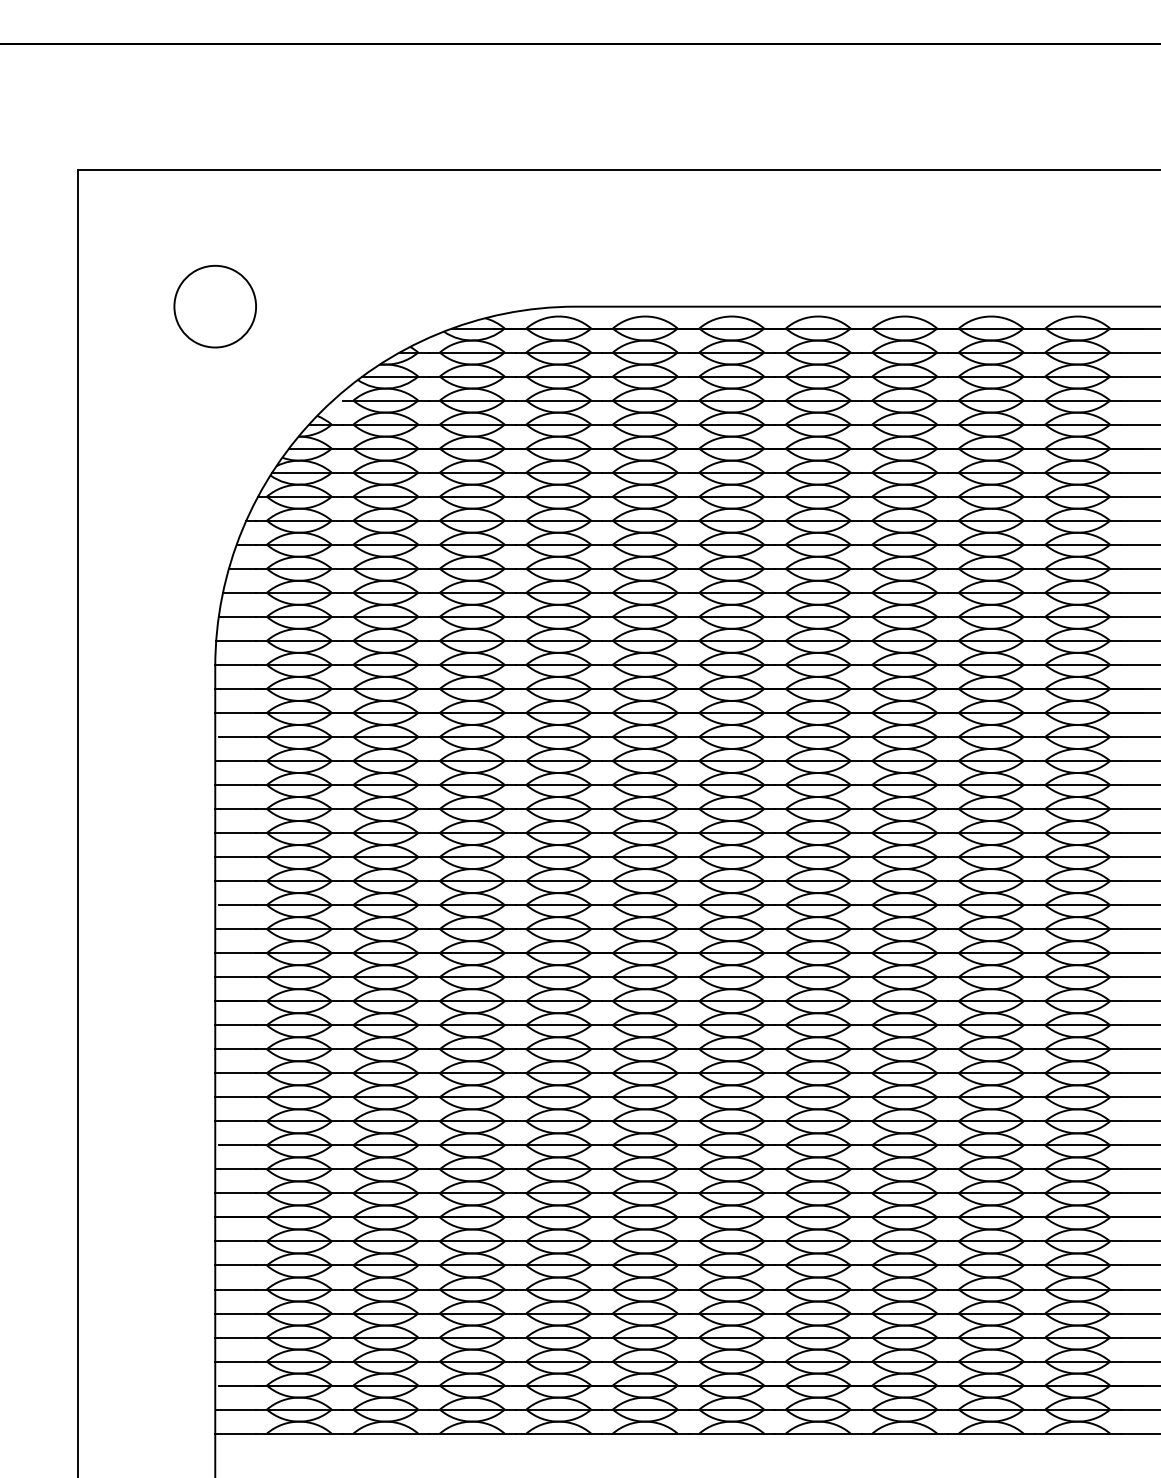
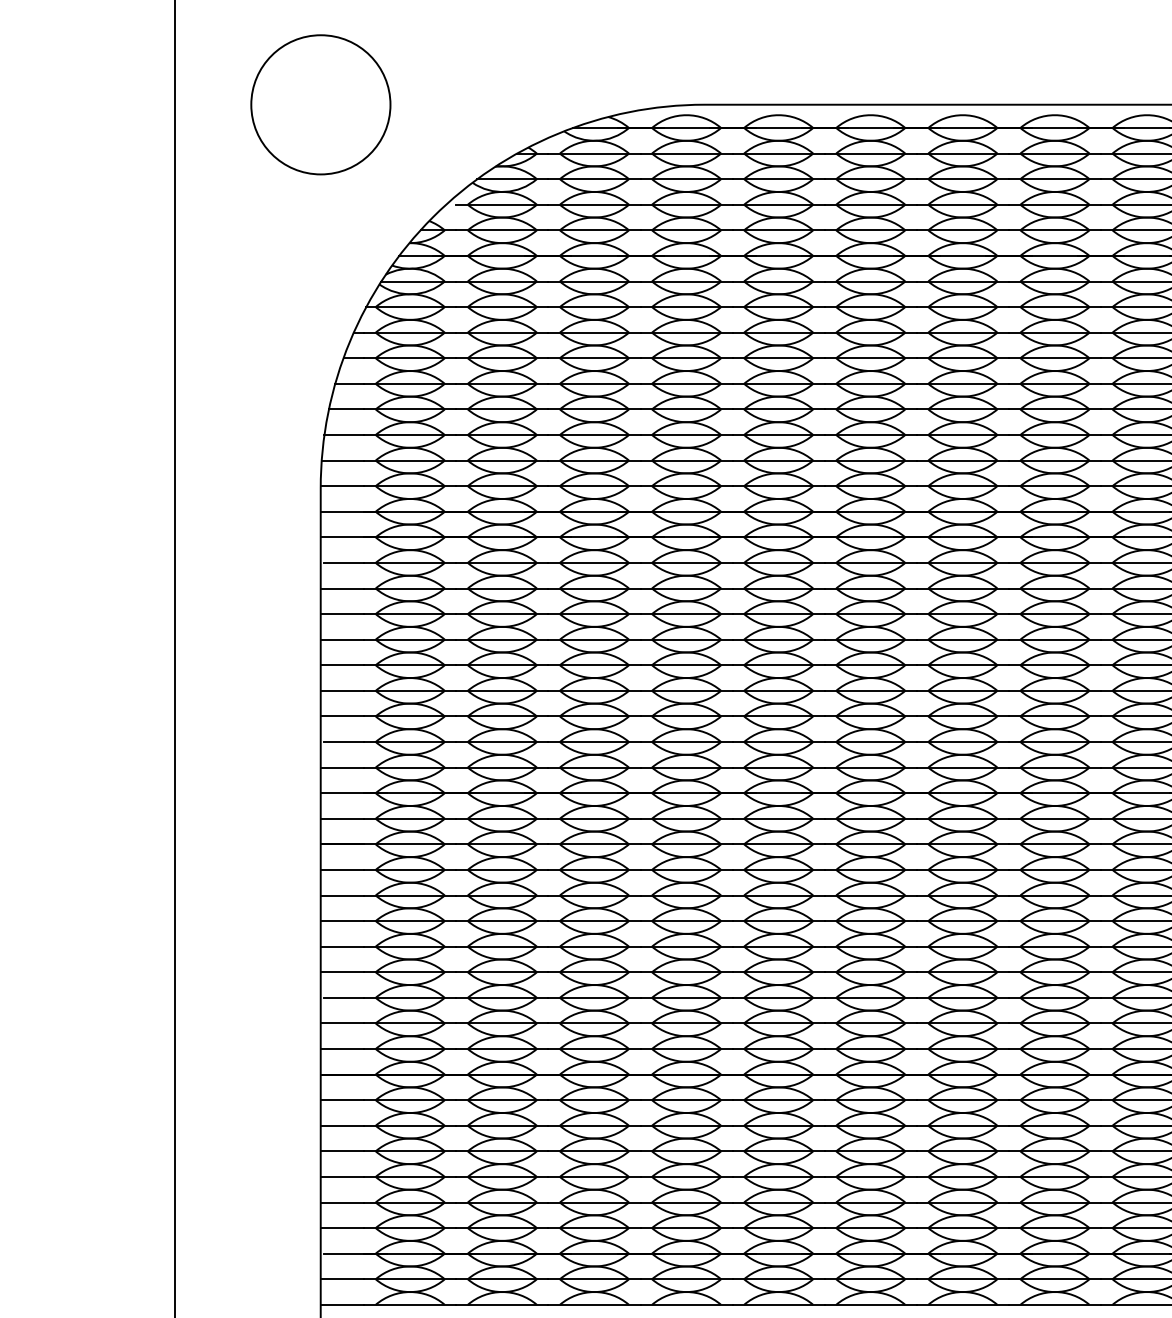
circle: (214, 306) -> (319, 104), size x1.6

